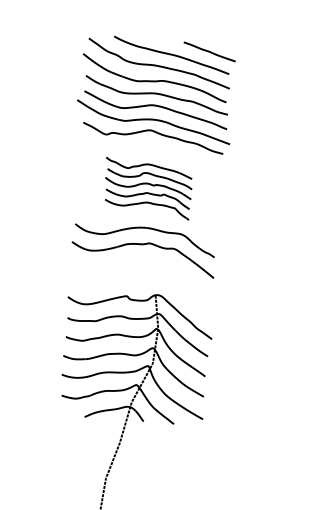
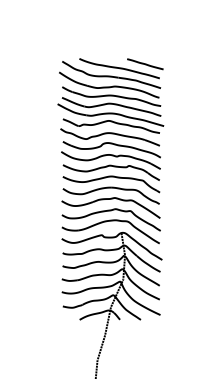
part: (147, 188) -> (110, 160), size x1.67
part: (140, 284) -> (110, 226), added

